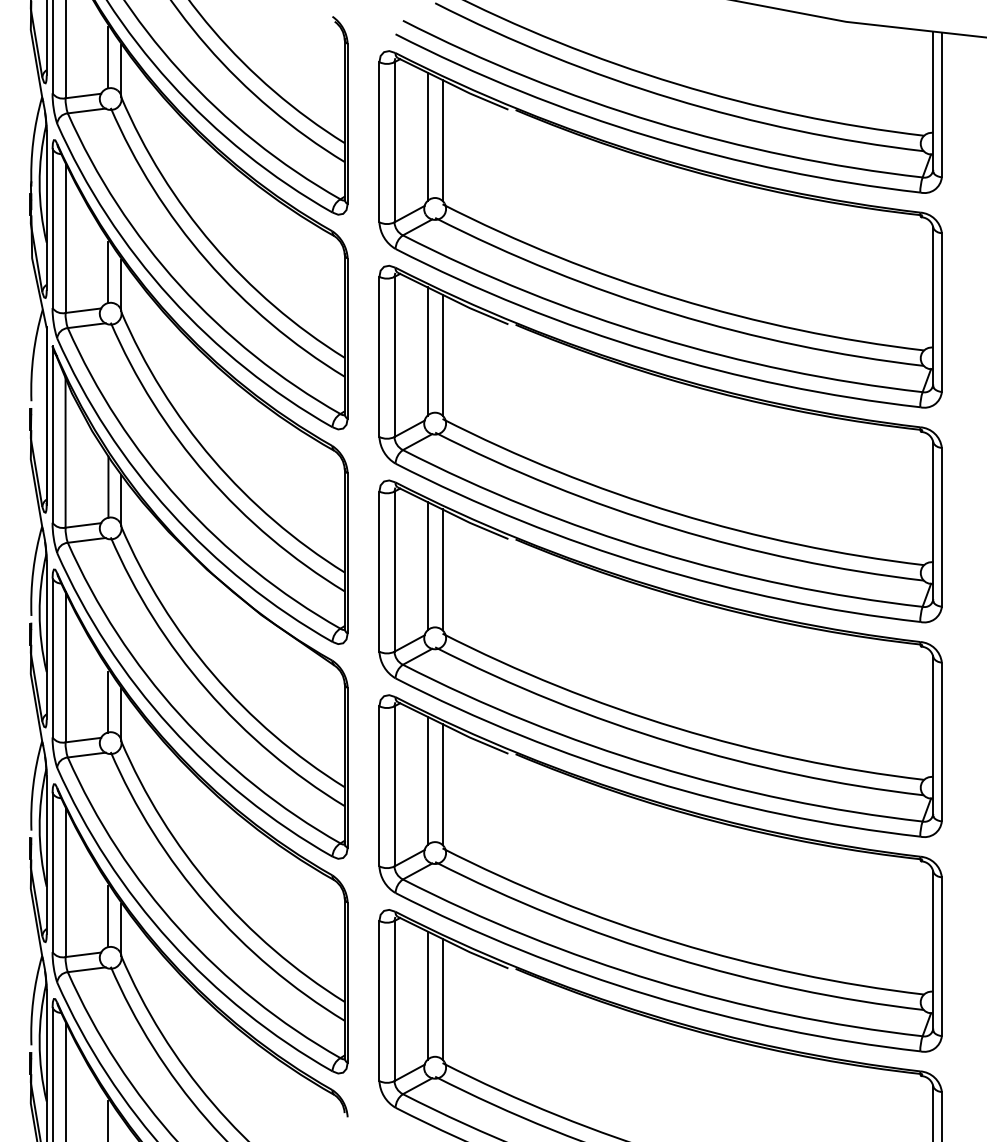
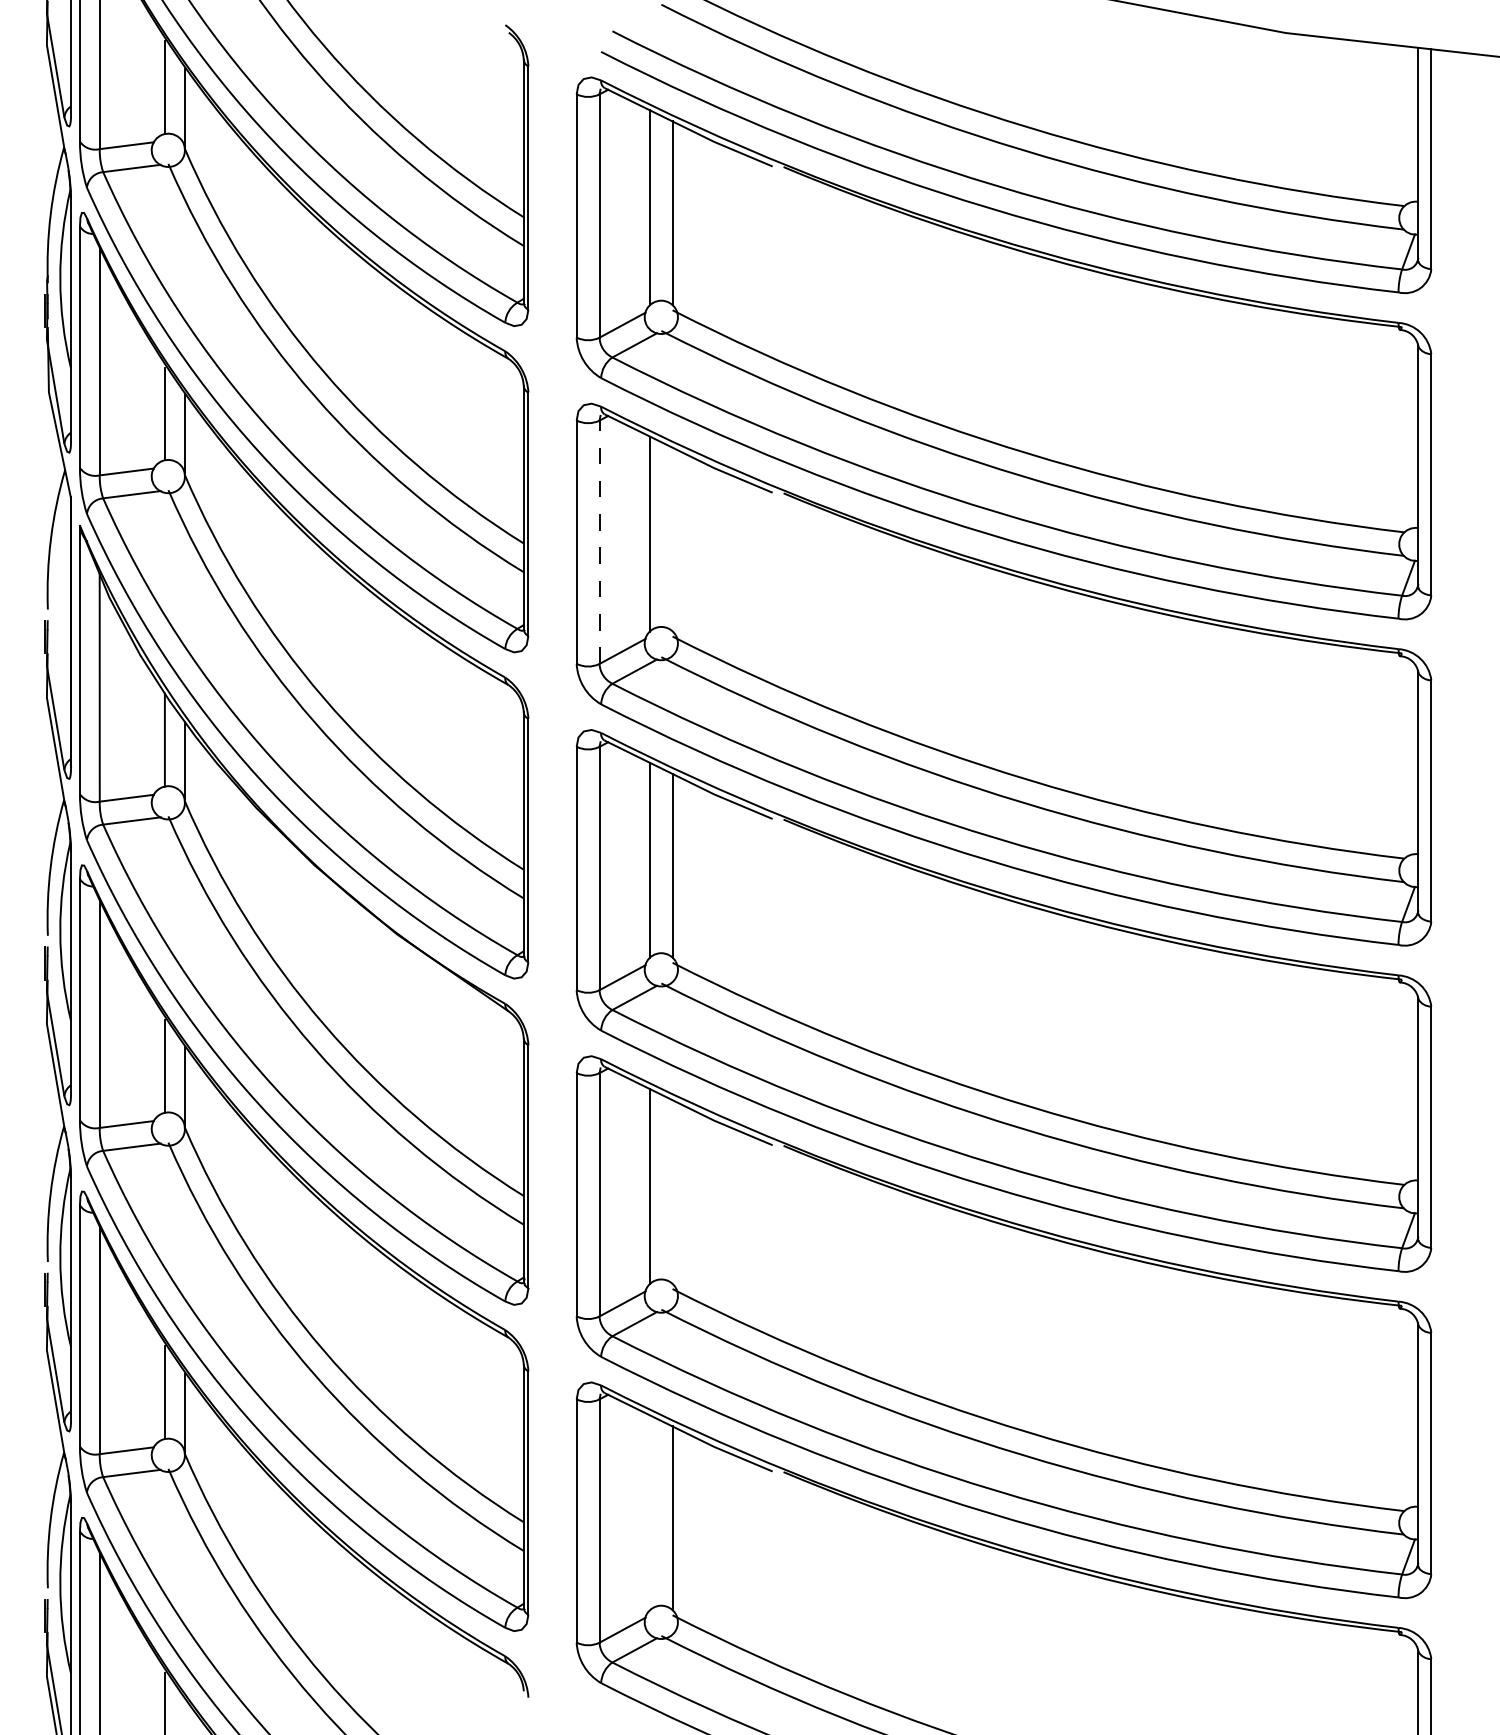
line: (442, 354) -> (672, 538), removed
line: (394, 356) -> (599, 541), solid -> dashed
line: (442, 784) -> (672, 1191), removed
line: (427, 995) -> (649, 1512), removed

